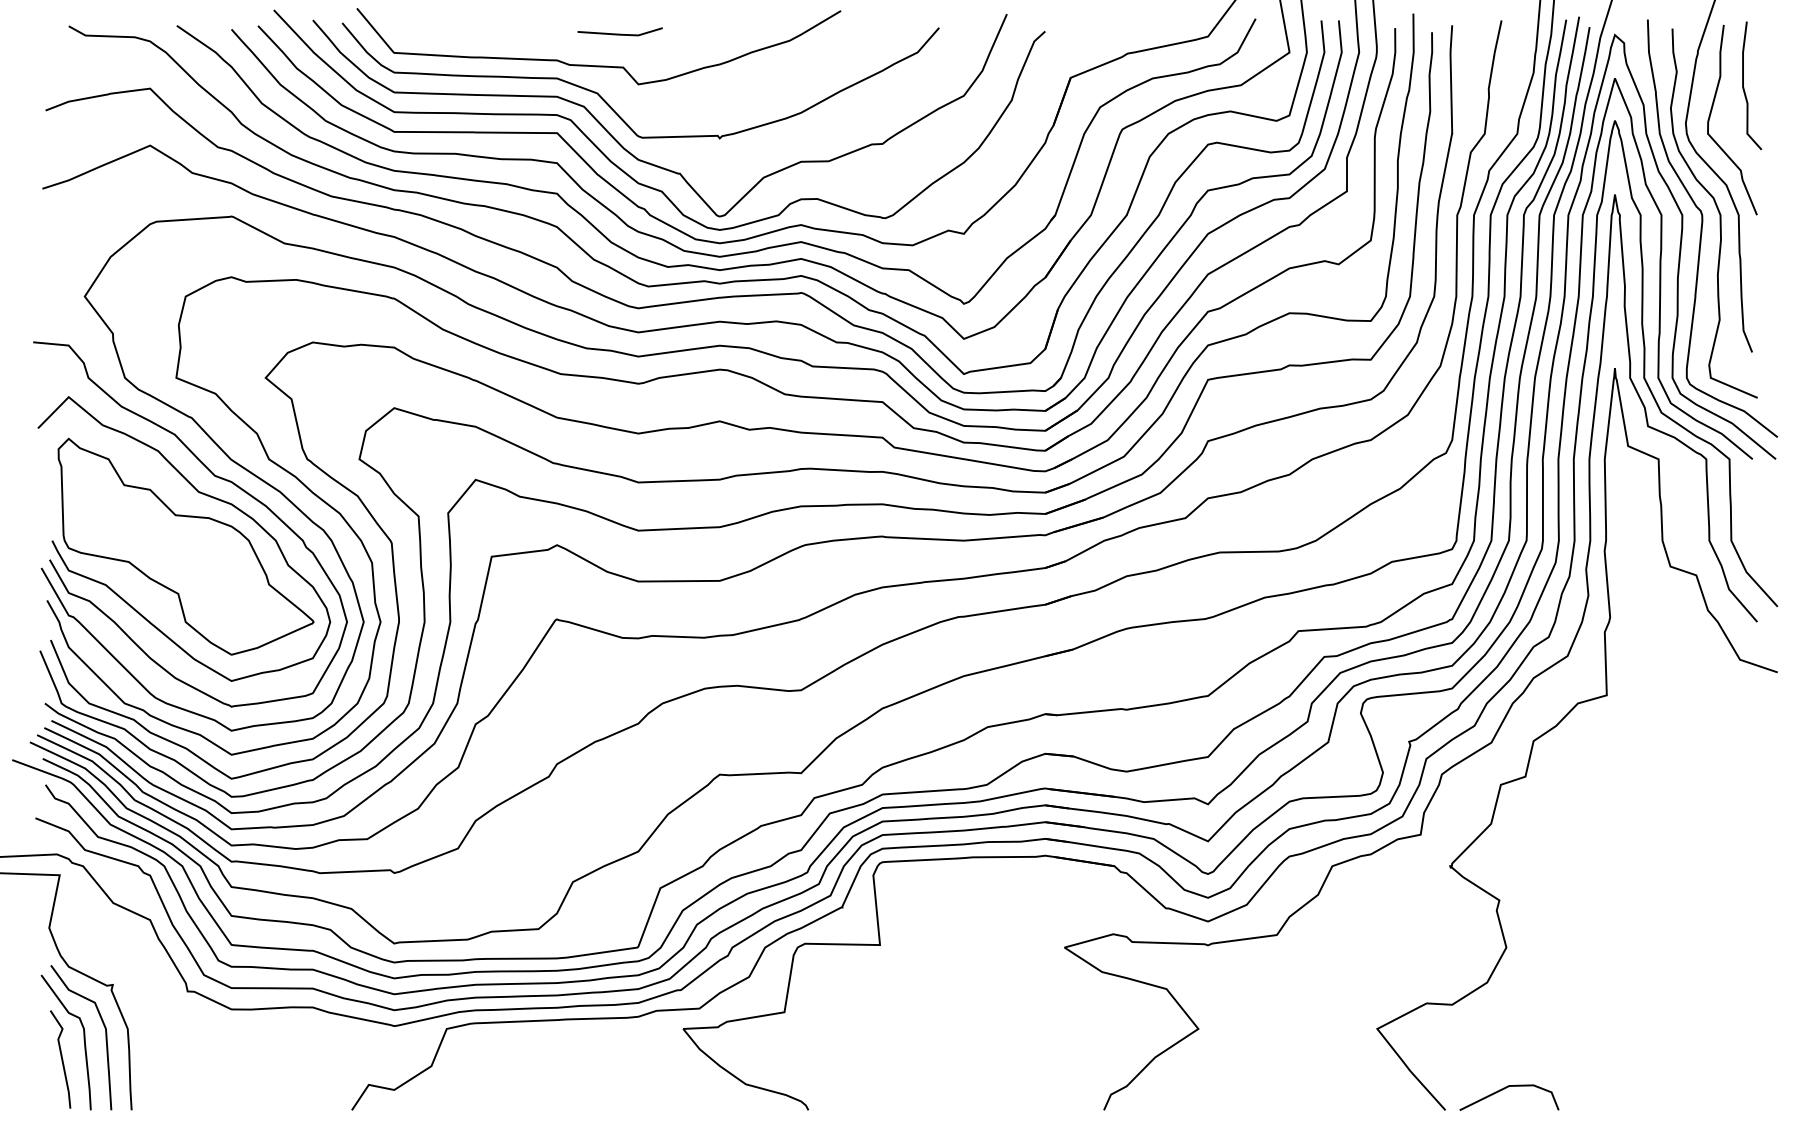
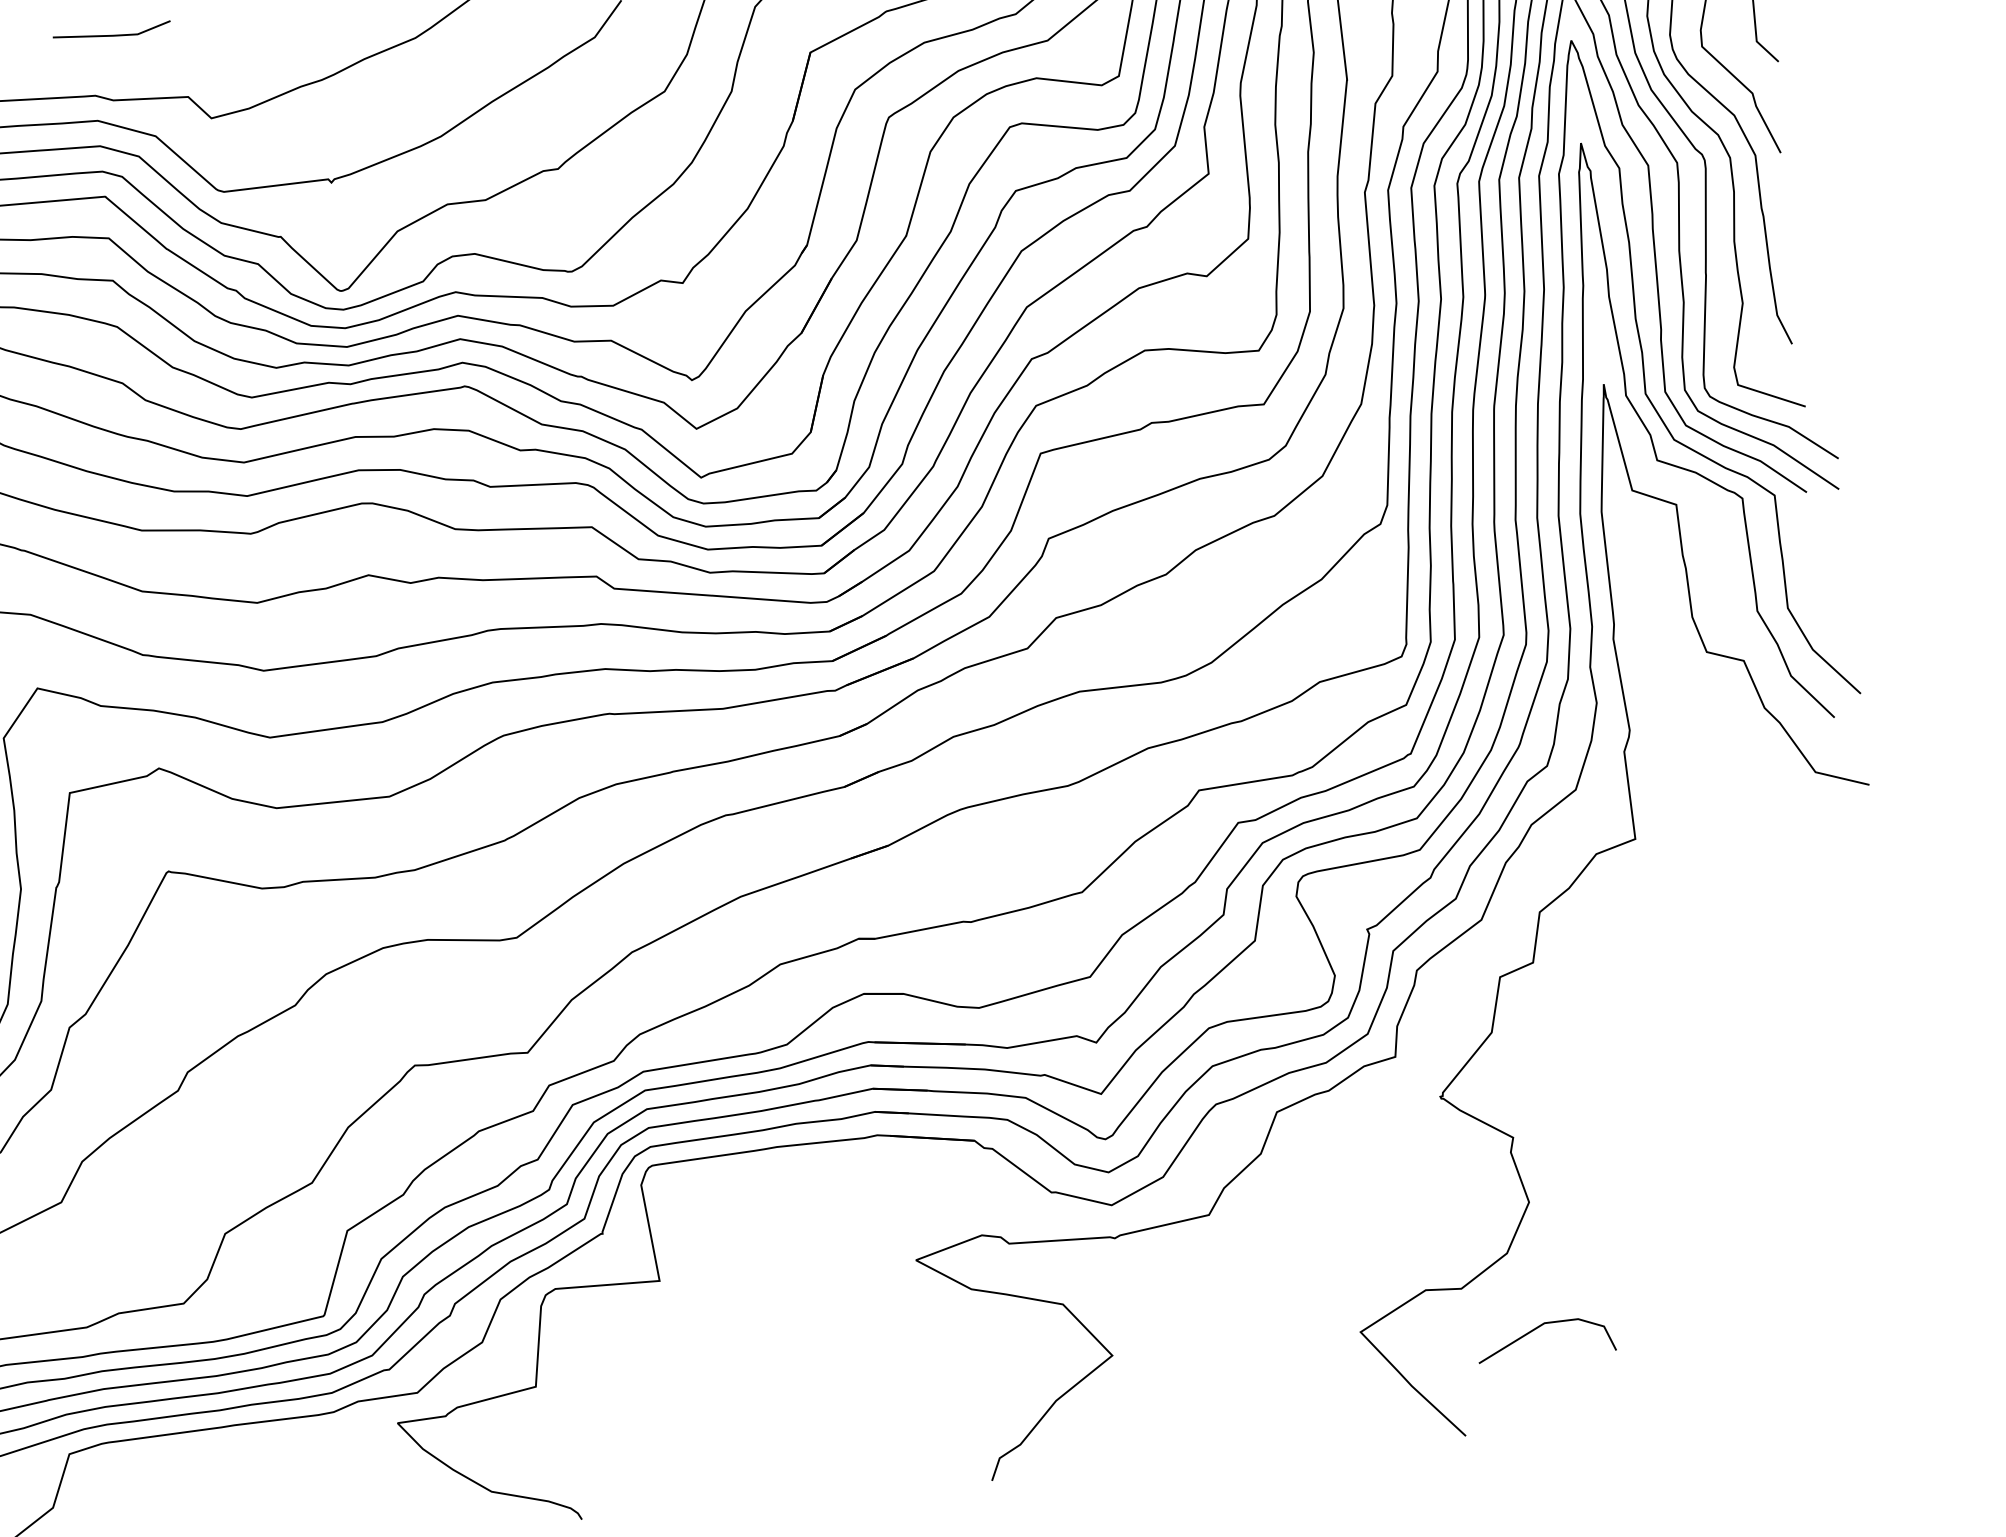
line: (619, 33) -> (111, 34), moved
line: (1504, 1089) -> (1538, 1328), moved

